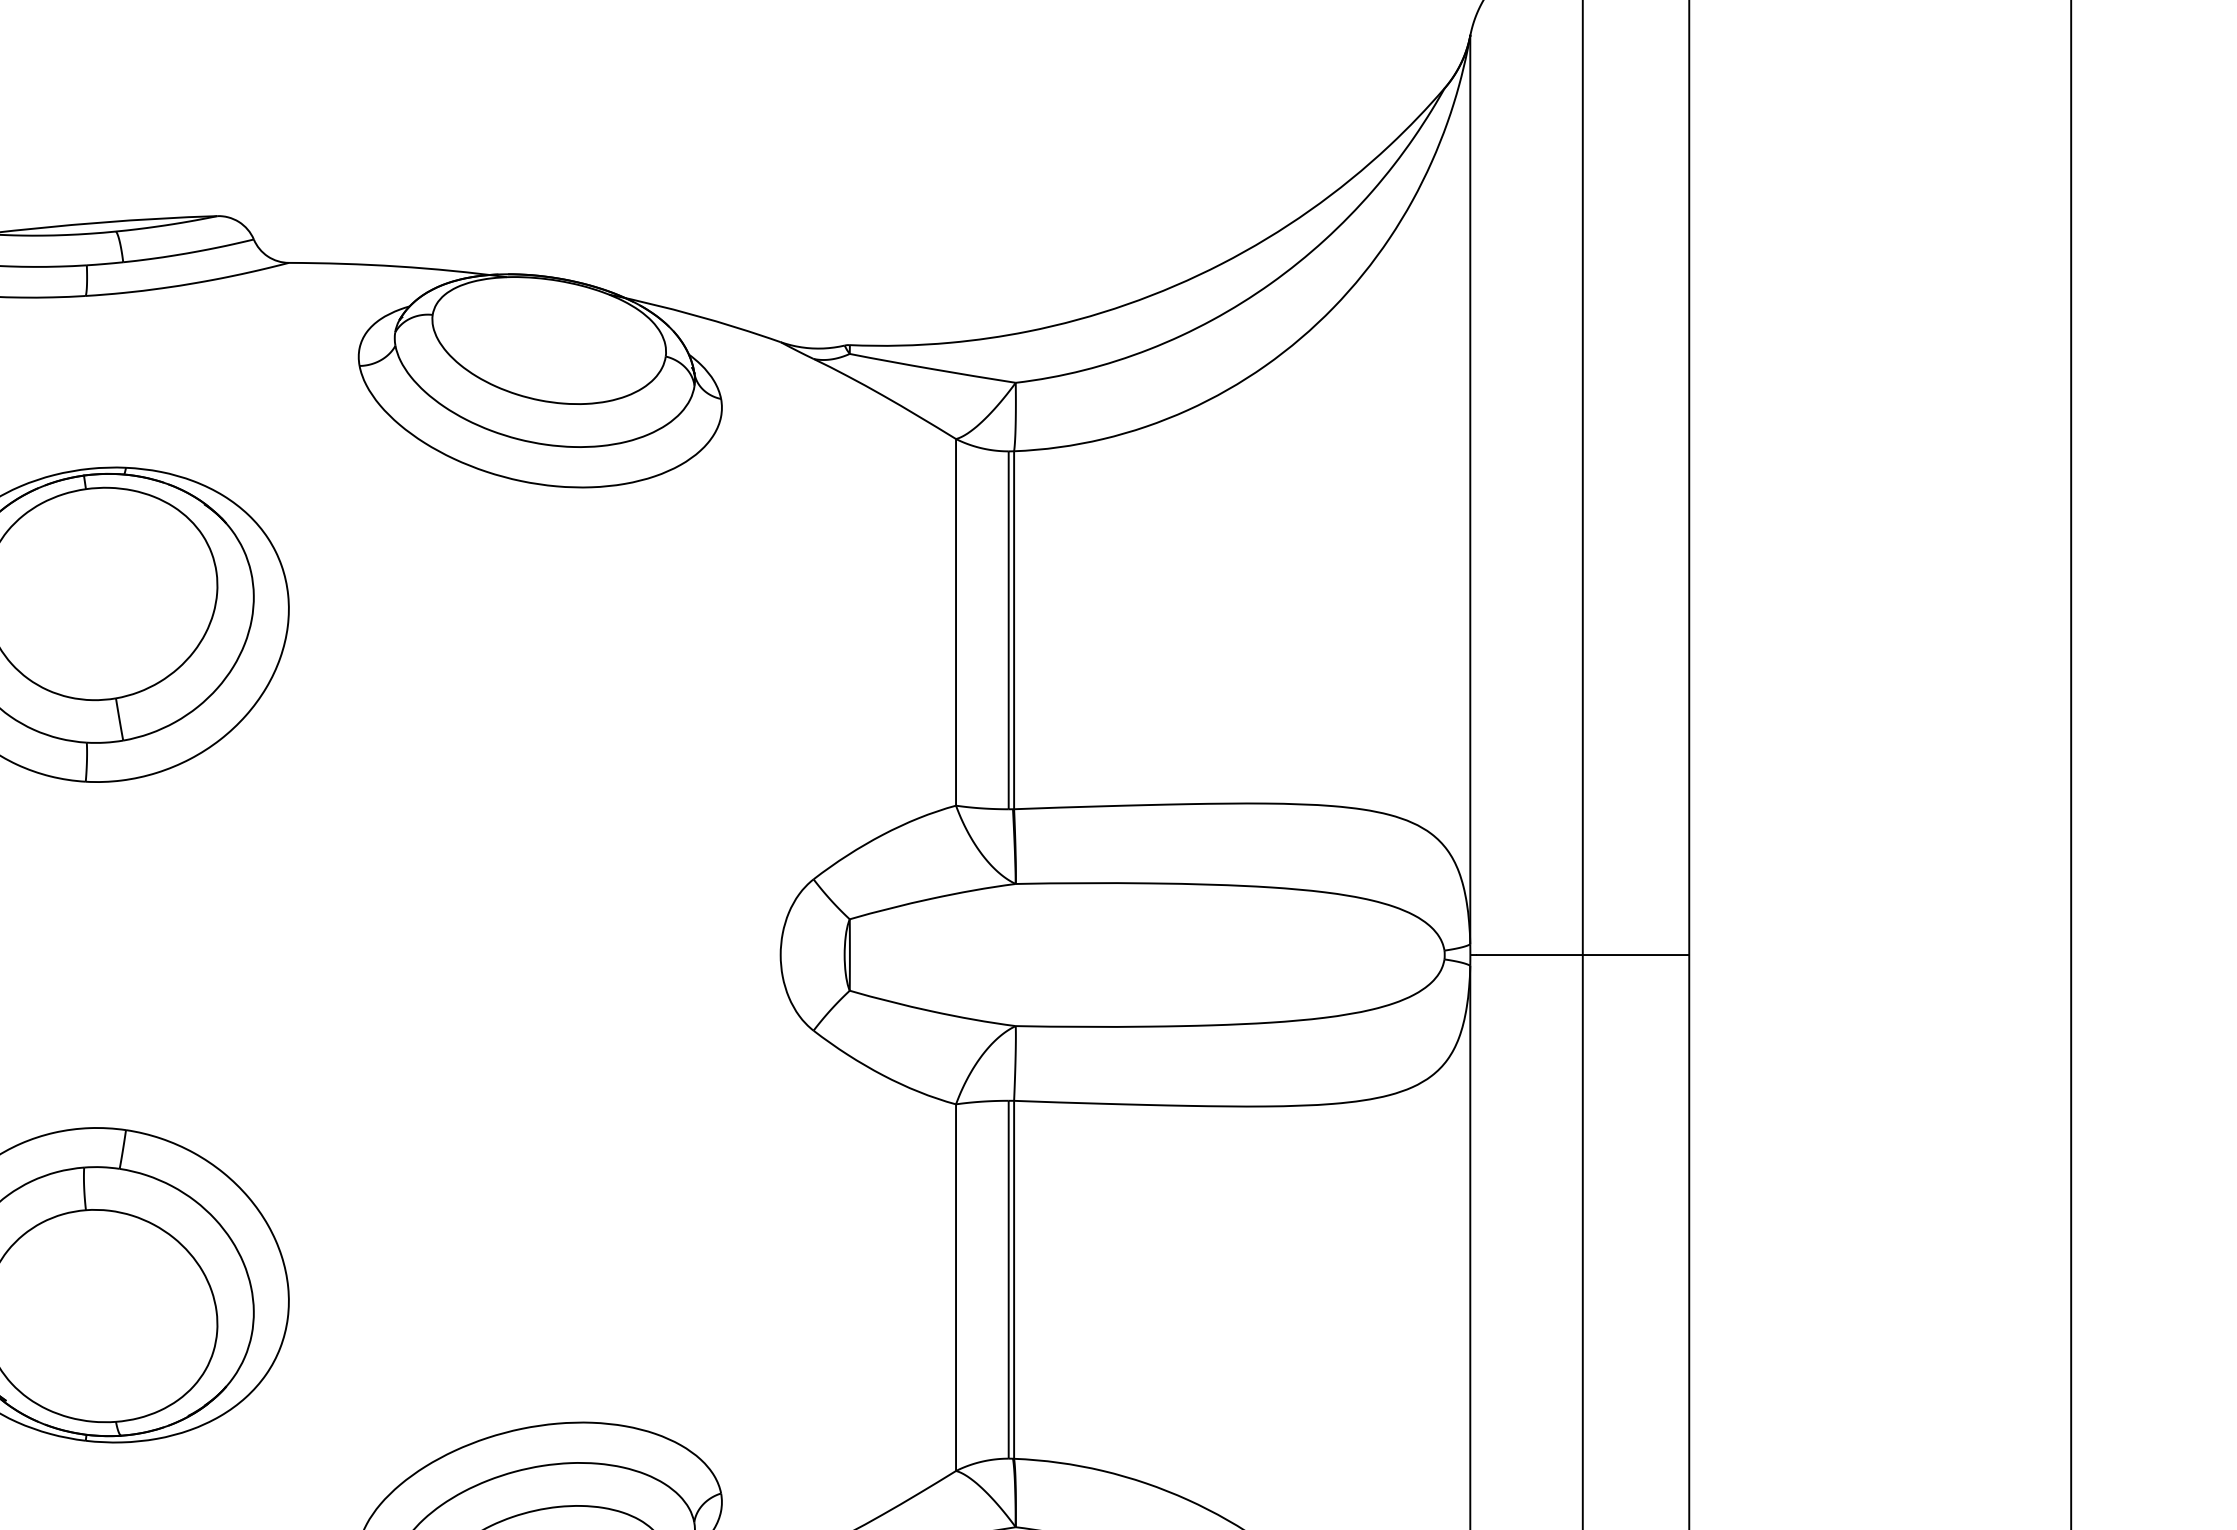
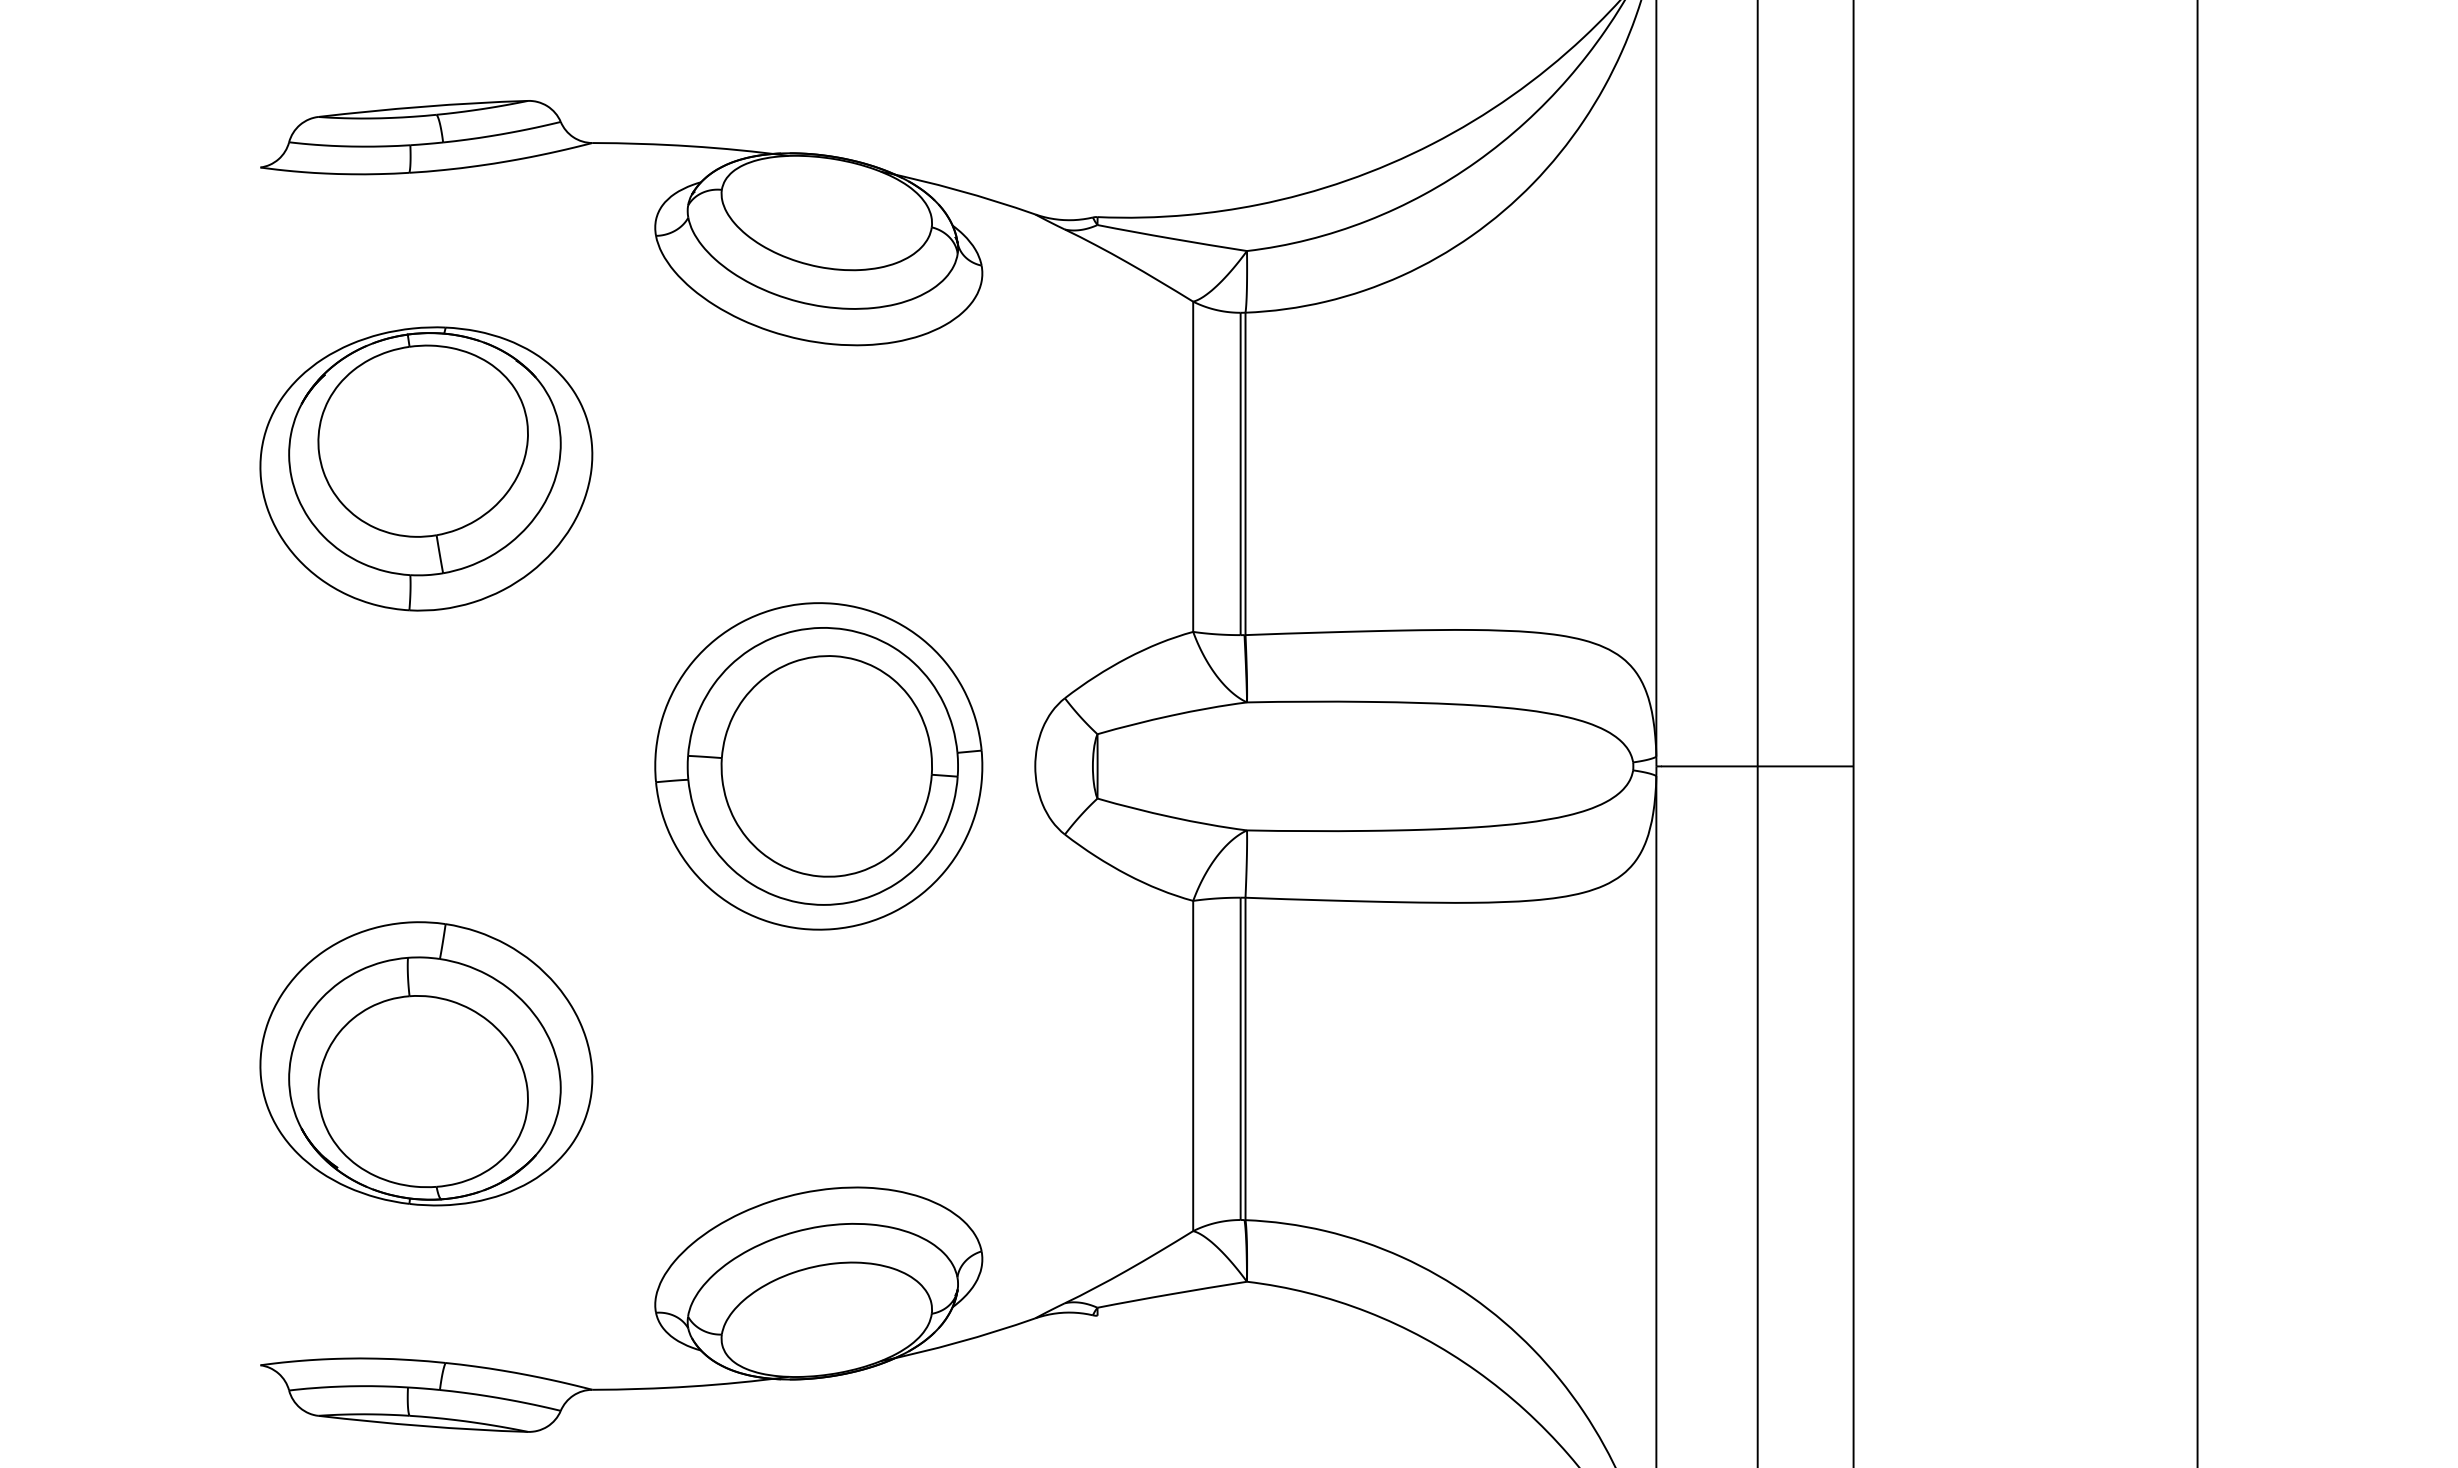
part: (540, 955) -> (818, 766), added

